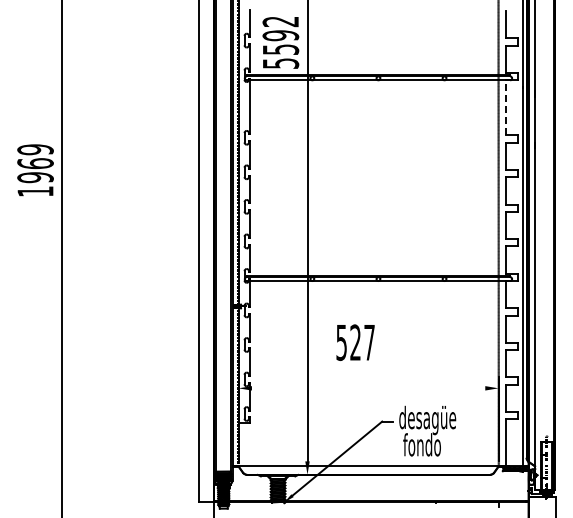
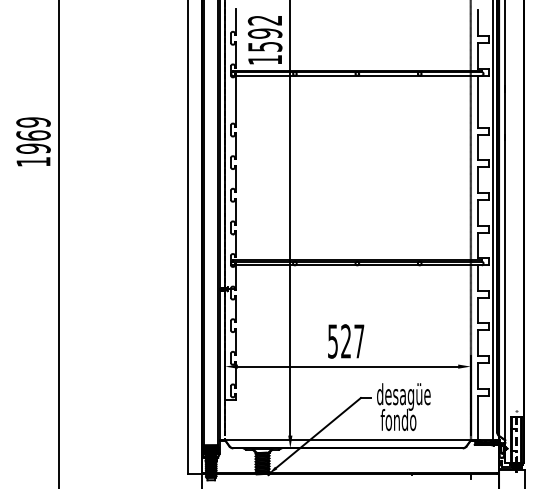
text: (281, 63) -> (265, 59), 5592 -> 1592
line: (505, 107) -> (477, 101), dashed -> solid
text: (35, 170) -> (33, 142), moved
text: (355, 342) -> (346, 341), moved
line: (368, 388) -> (347, 366), added

